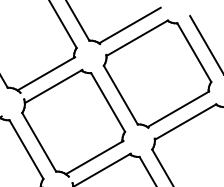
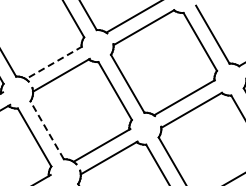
line: (46, 73) -> (54, 62), solid -> dashed
line: (38, 141) -> (46, 129), solid -> dashed

